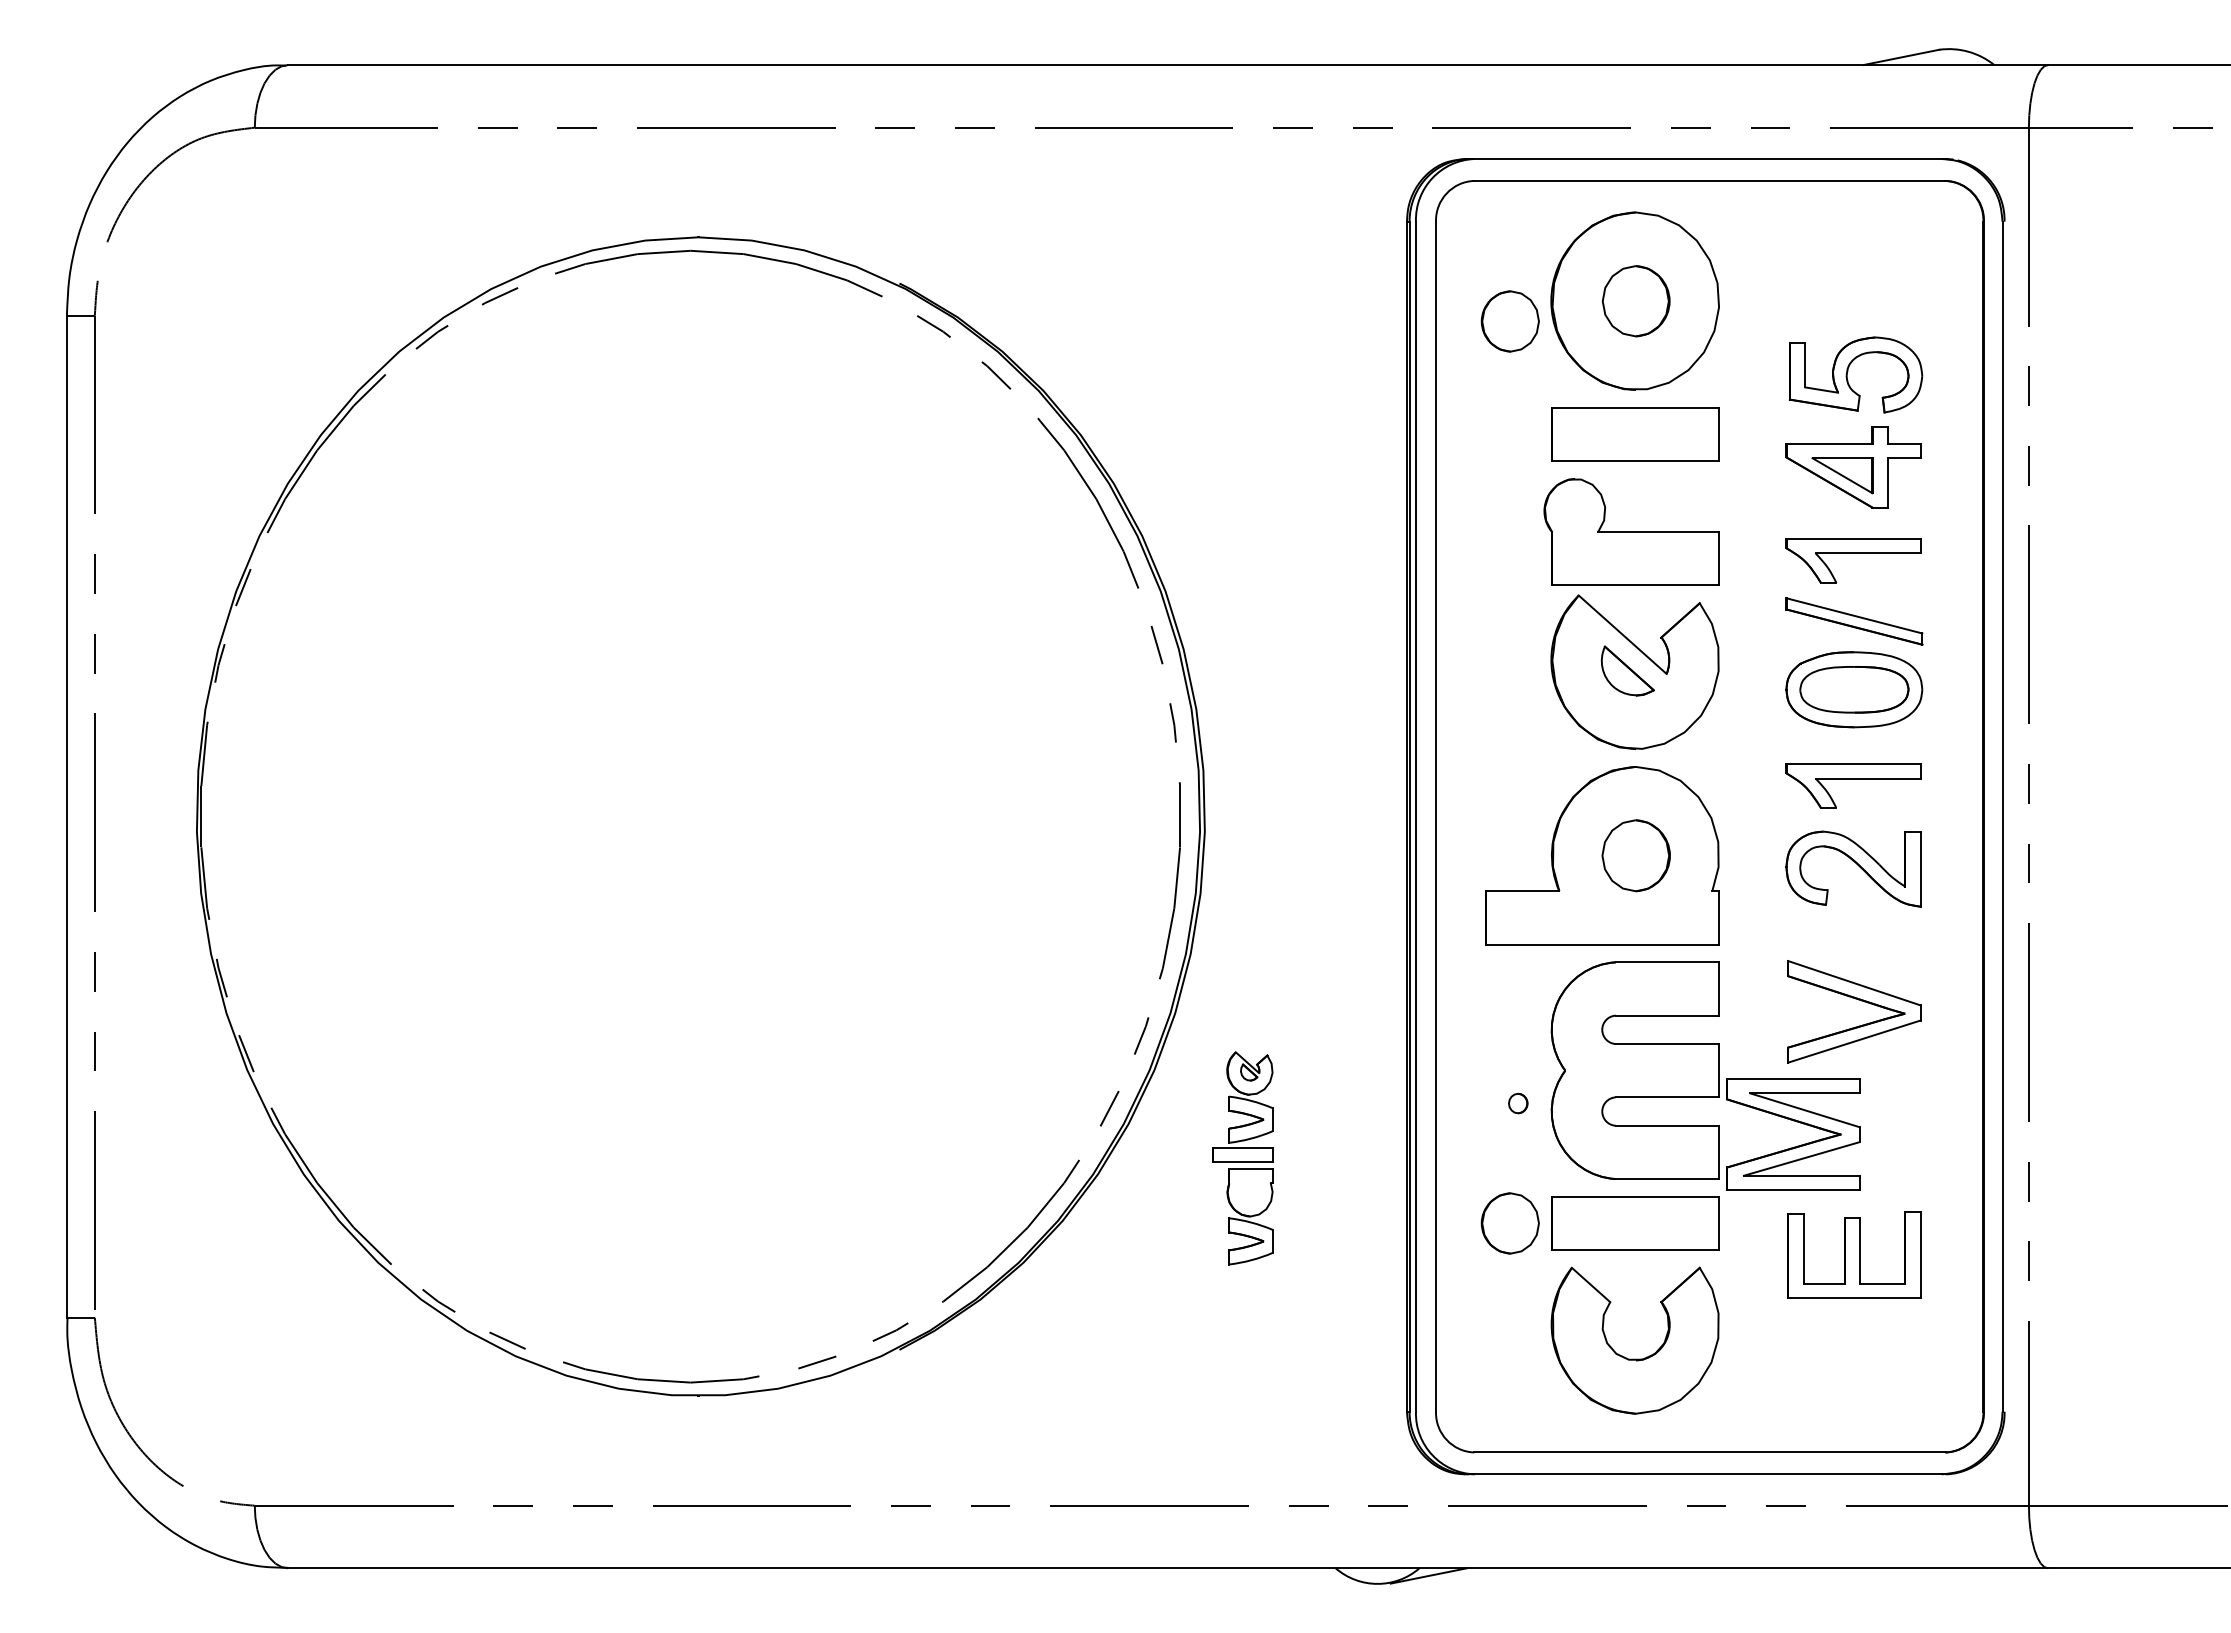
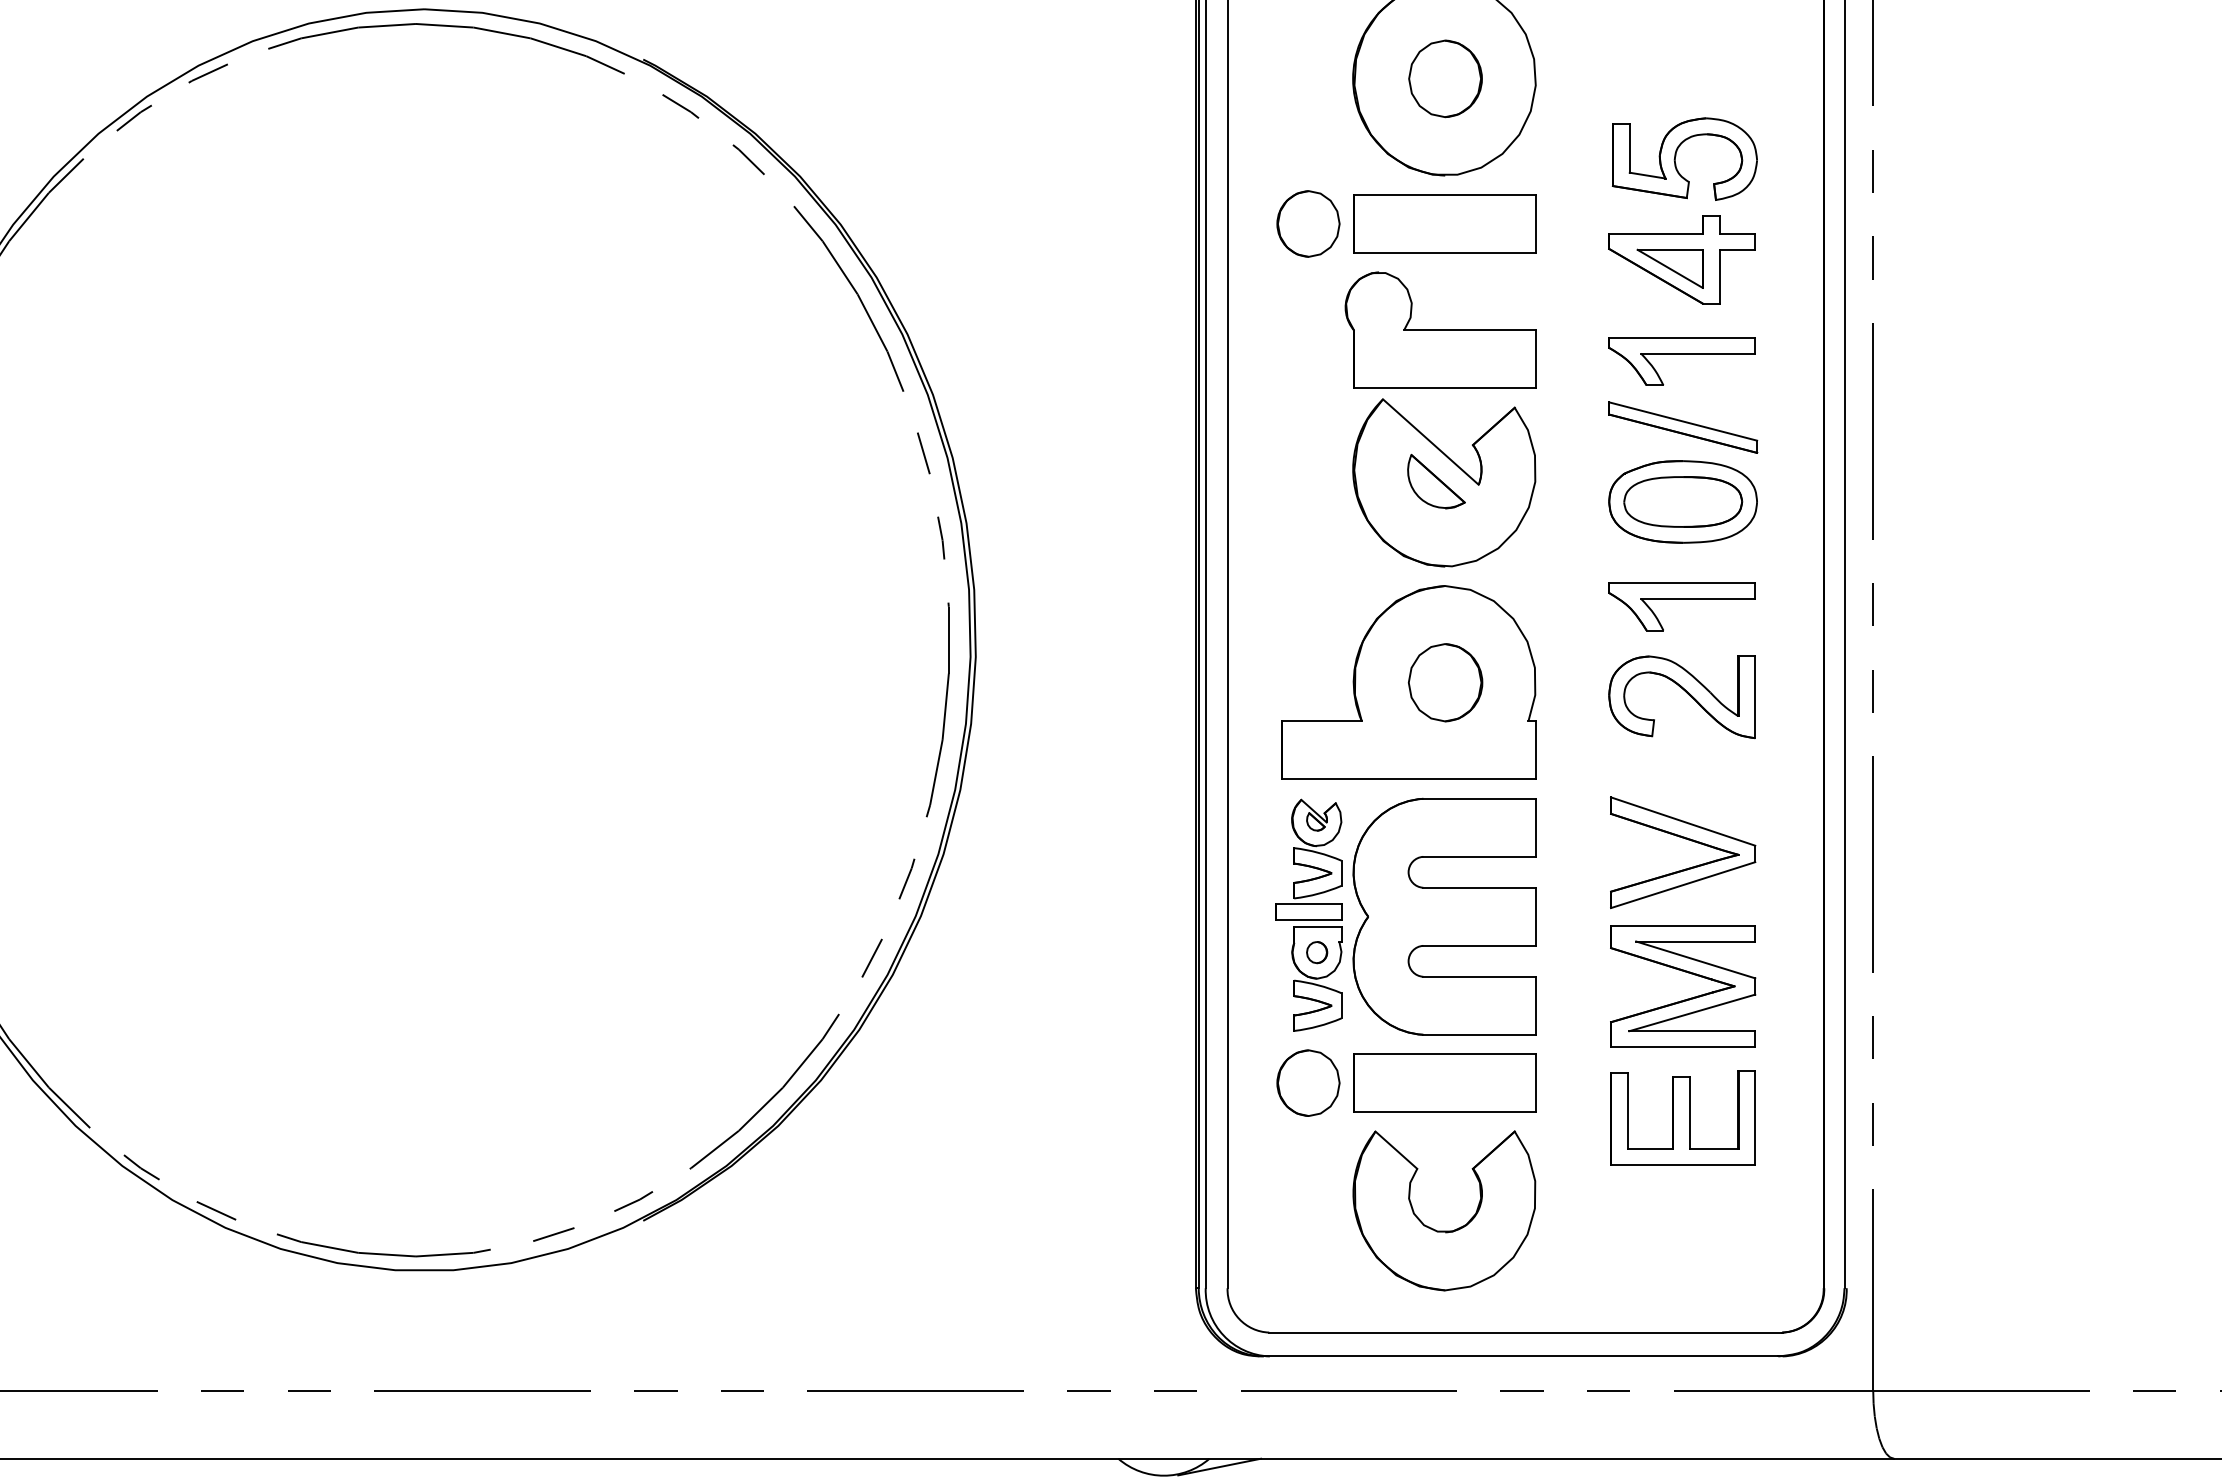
part: (1509, 321) -> (1307, 224), moved
part: (1797, 1145) -> (1687, 998), moved
part: (1242, 1158) -> (1308, 915), moved

